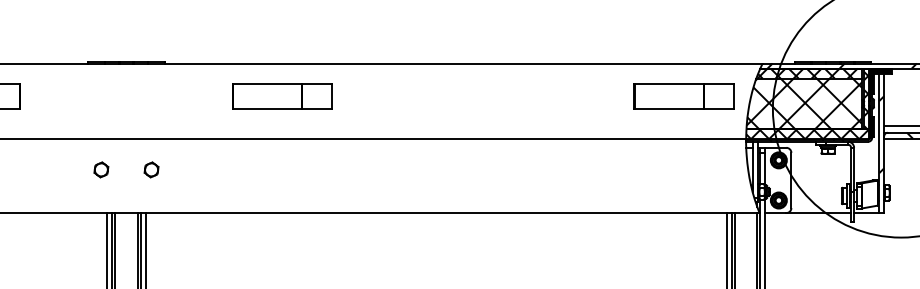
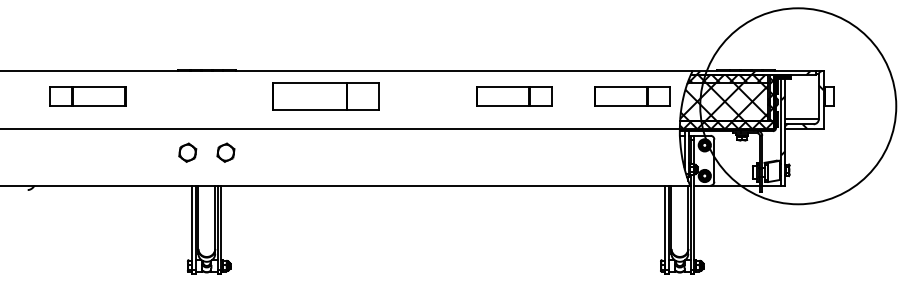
part: (281, 96) -> (325, 96), size x1.4
part: (529, 96) -> (514, 96), added
part: (101, 169) -> (187, 152), size x1.6
part: (150, 169) -> (225, 152), size x1.6

